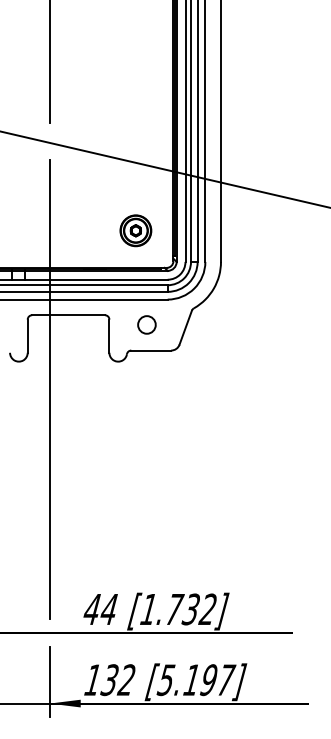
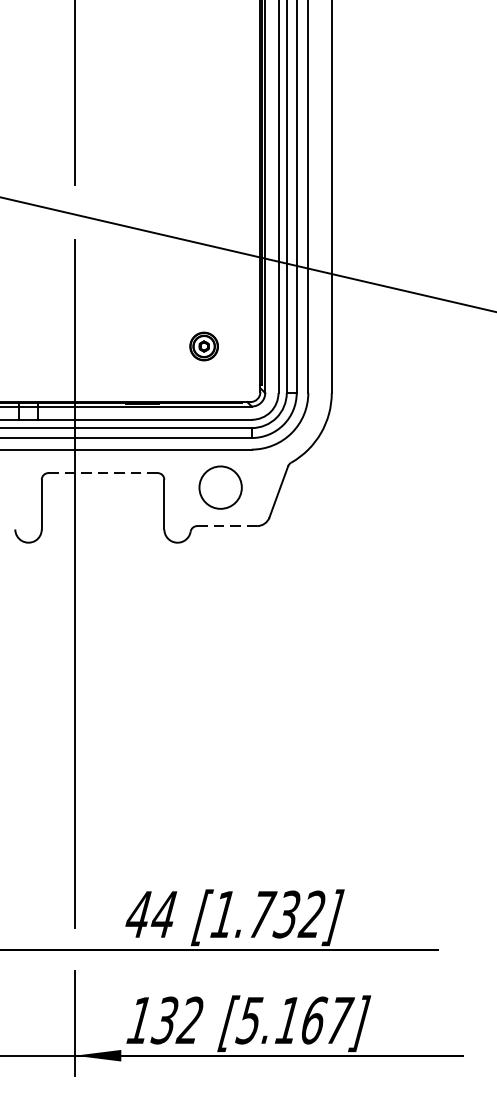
part: (135, 230) -> (203, 345), size x0.6
line: (69, 315) -> (104, 473), solid -> dashed
circle: (146, 324) -> (219, 486), size x1.6
line: (151, 350) -> (227, 525), solid -> dashed
text: (208, 680) -> (313, 1021), [5.197] -> [5.167]

